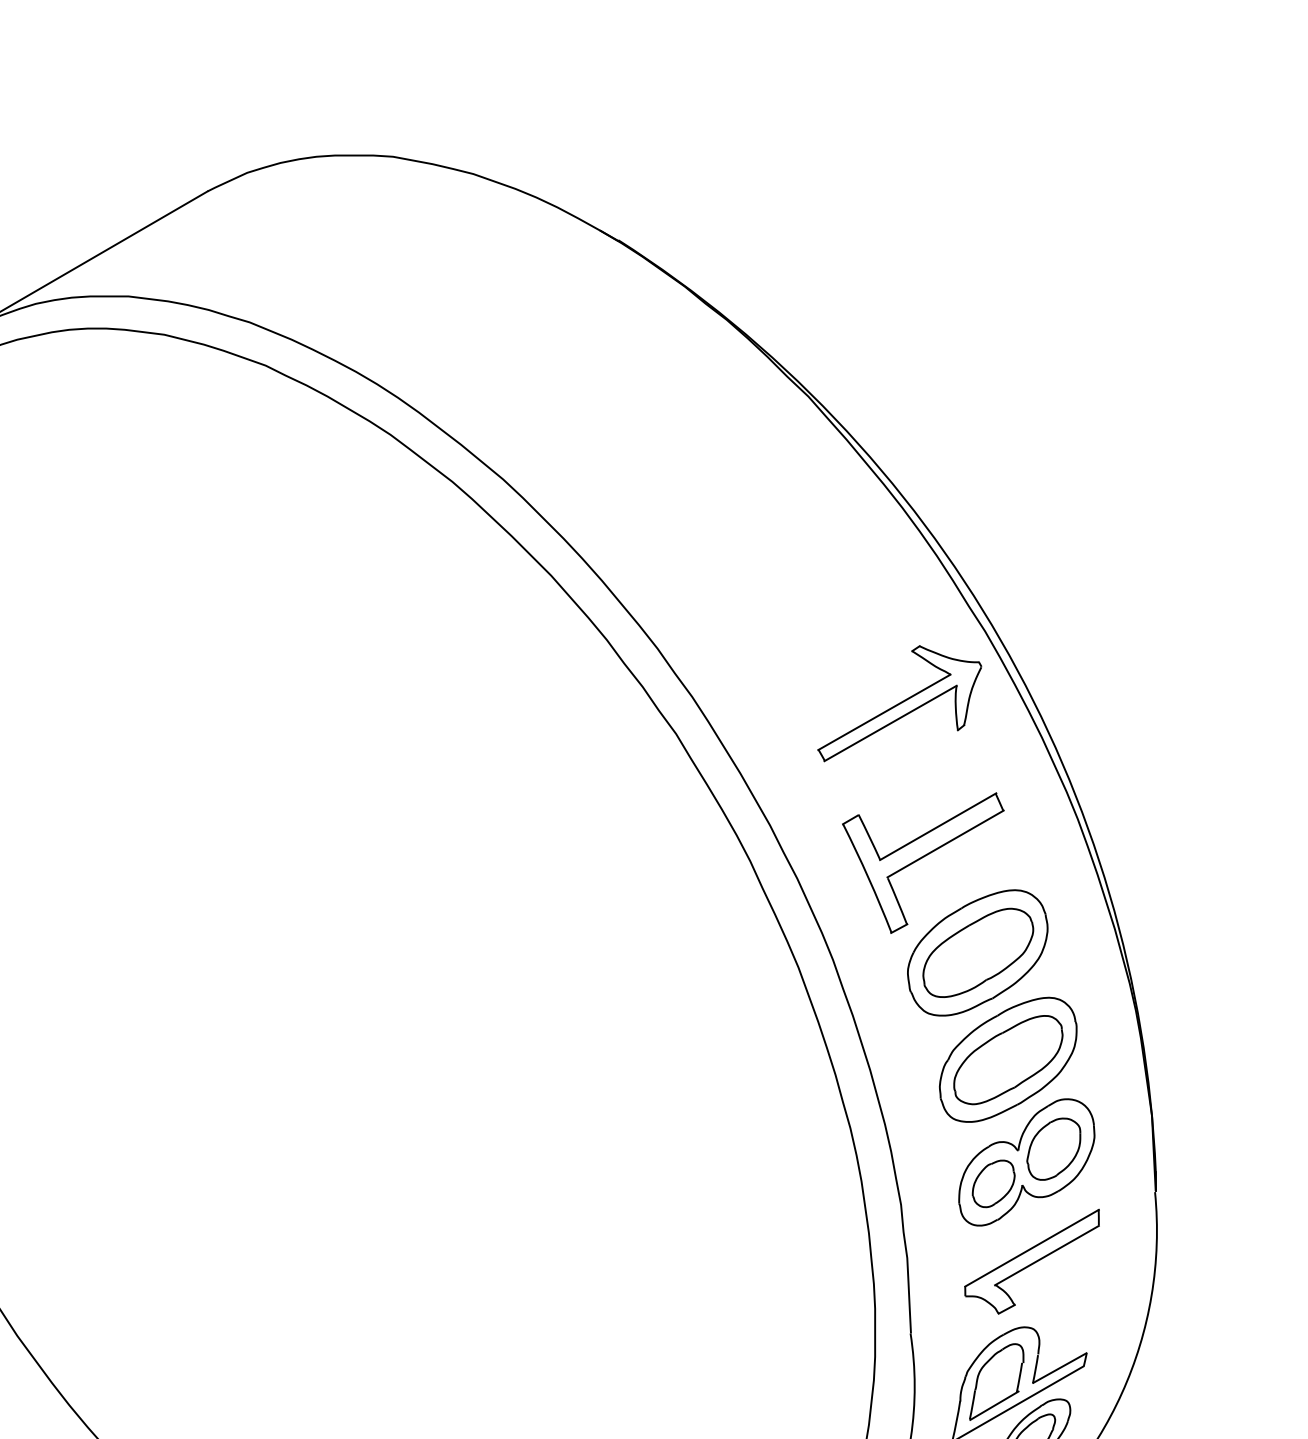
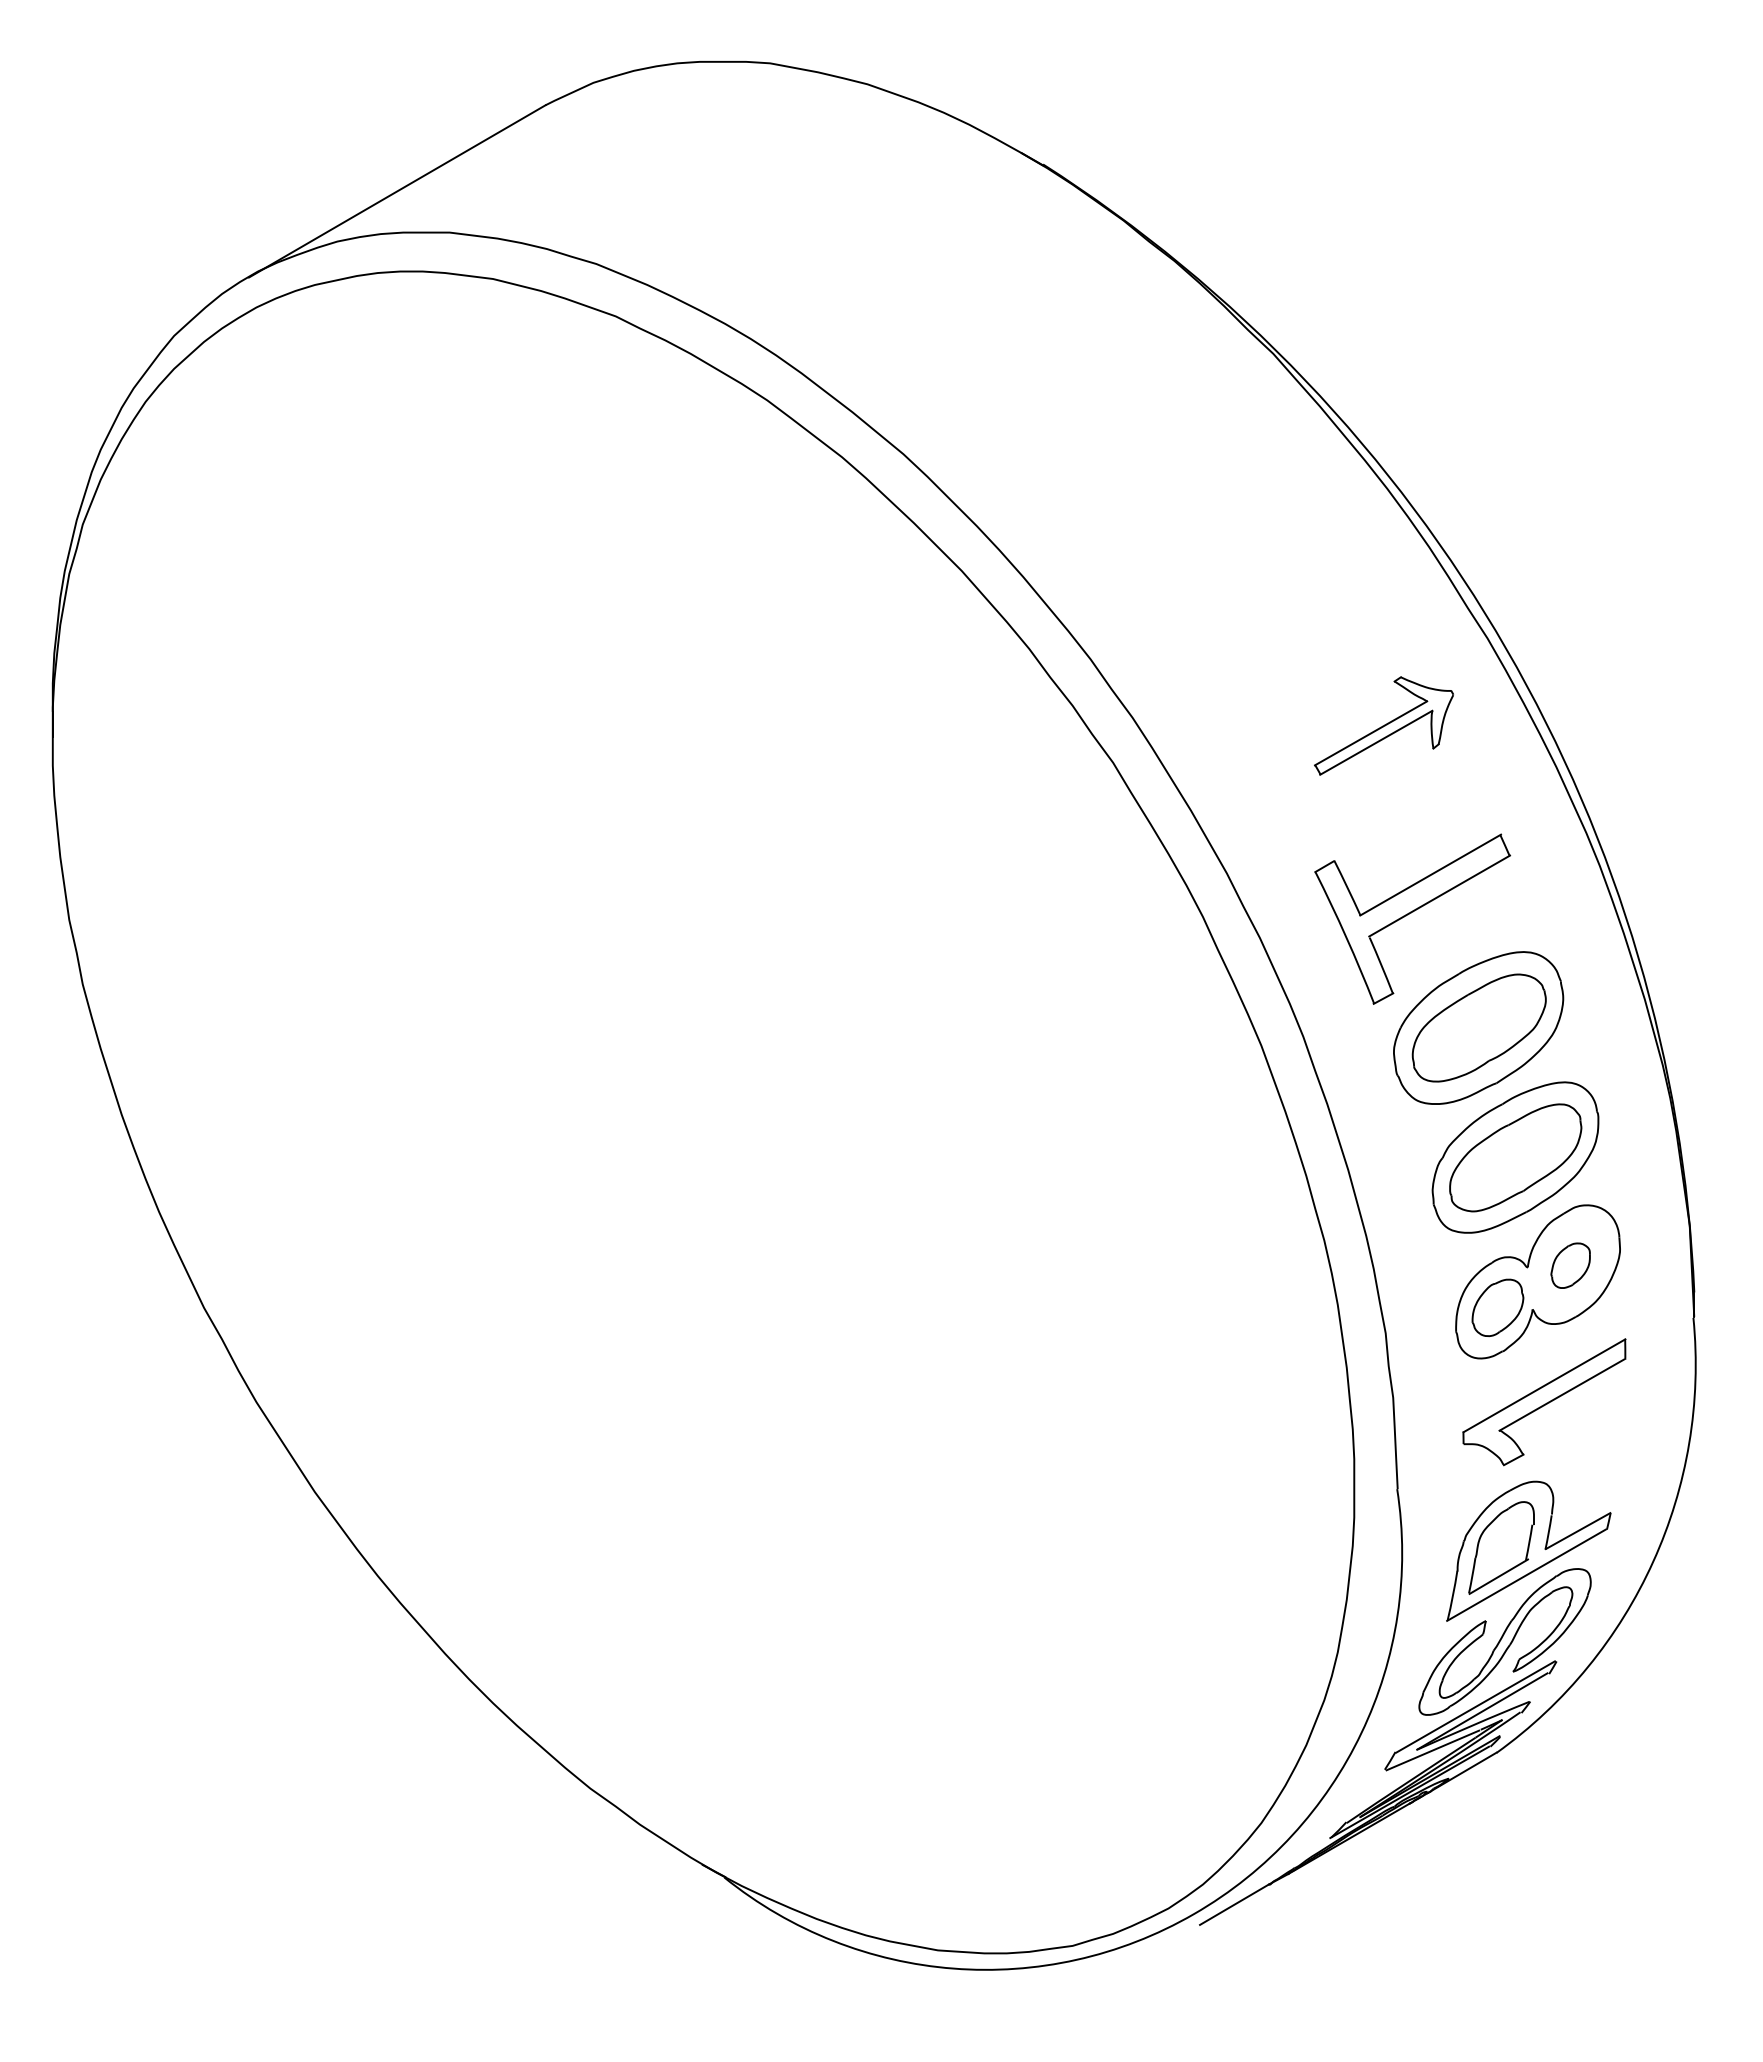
part: (899, 703) -> (1383, 725), size x0.7
part: (1053, 1148) -> (1570, 1265), size x0.6

